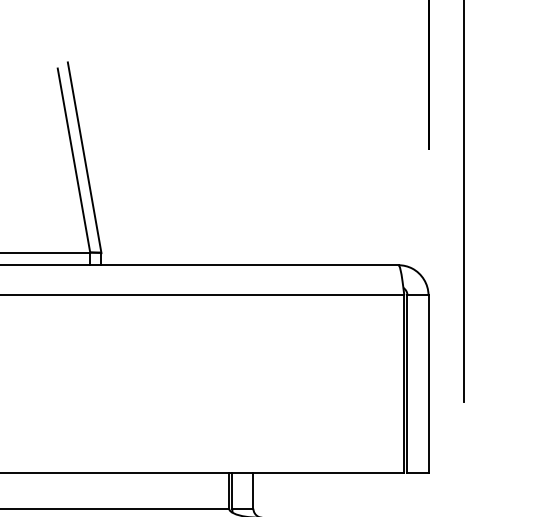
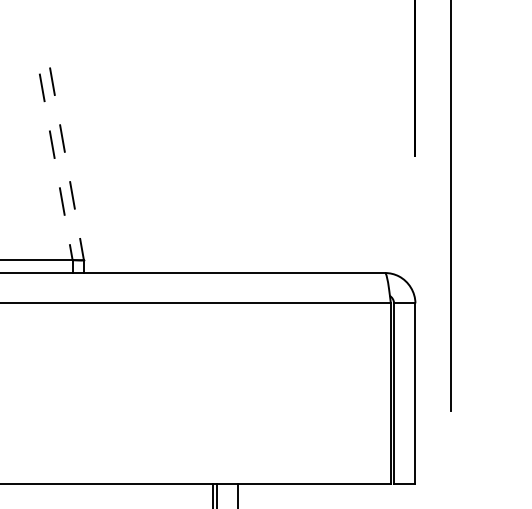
line: (84, 157) -> (66, 163), solid -> dashed
line: (74, 161) -> (56, 167), solid -> dashed

